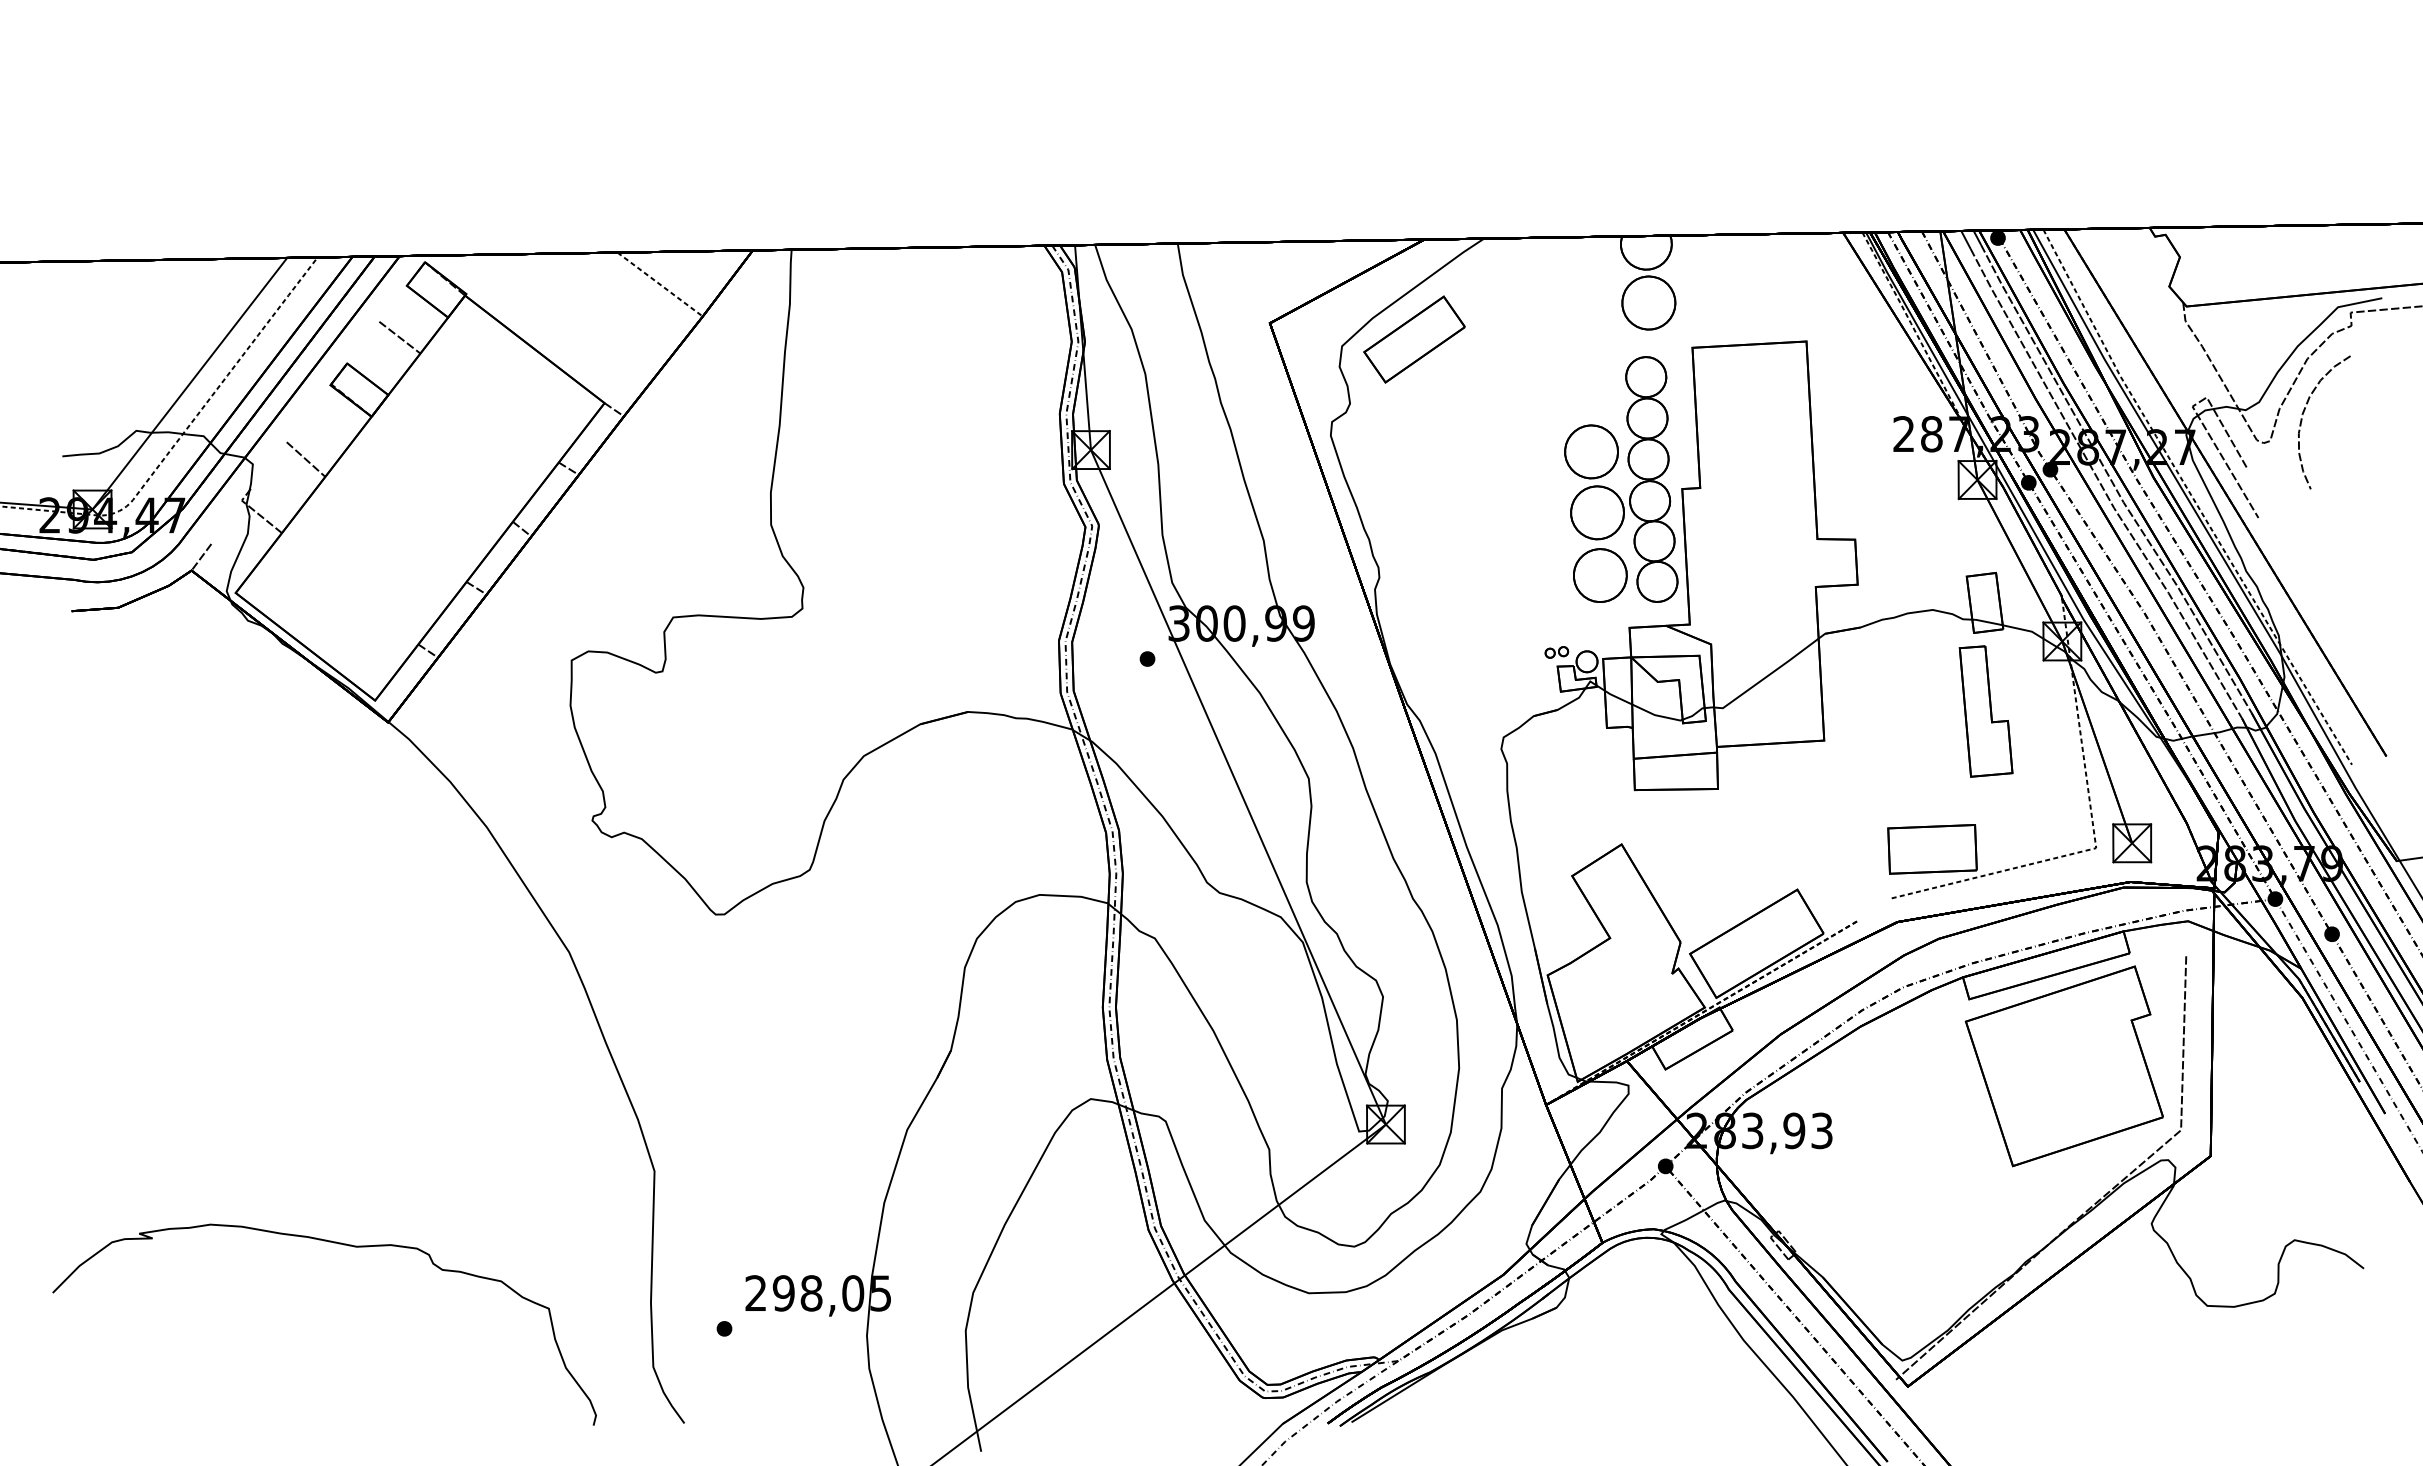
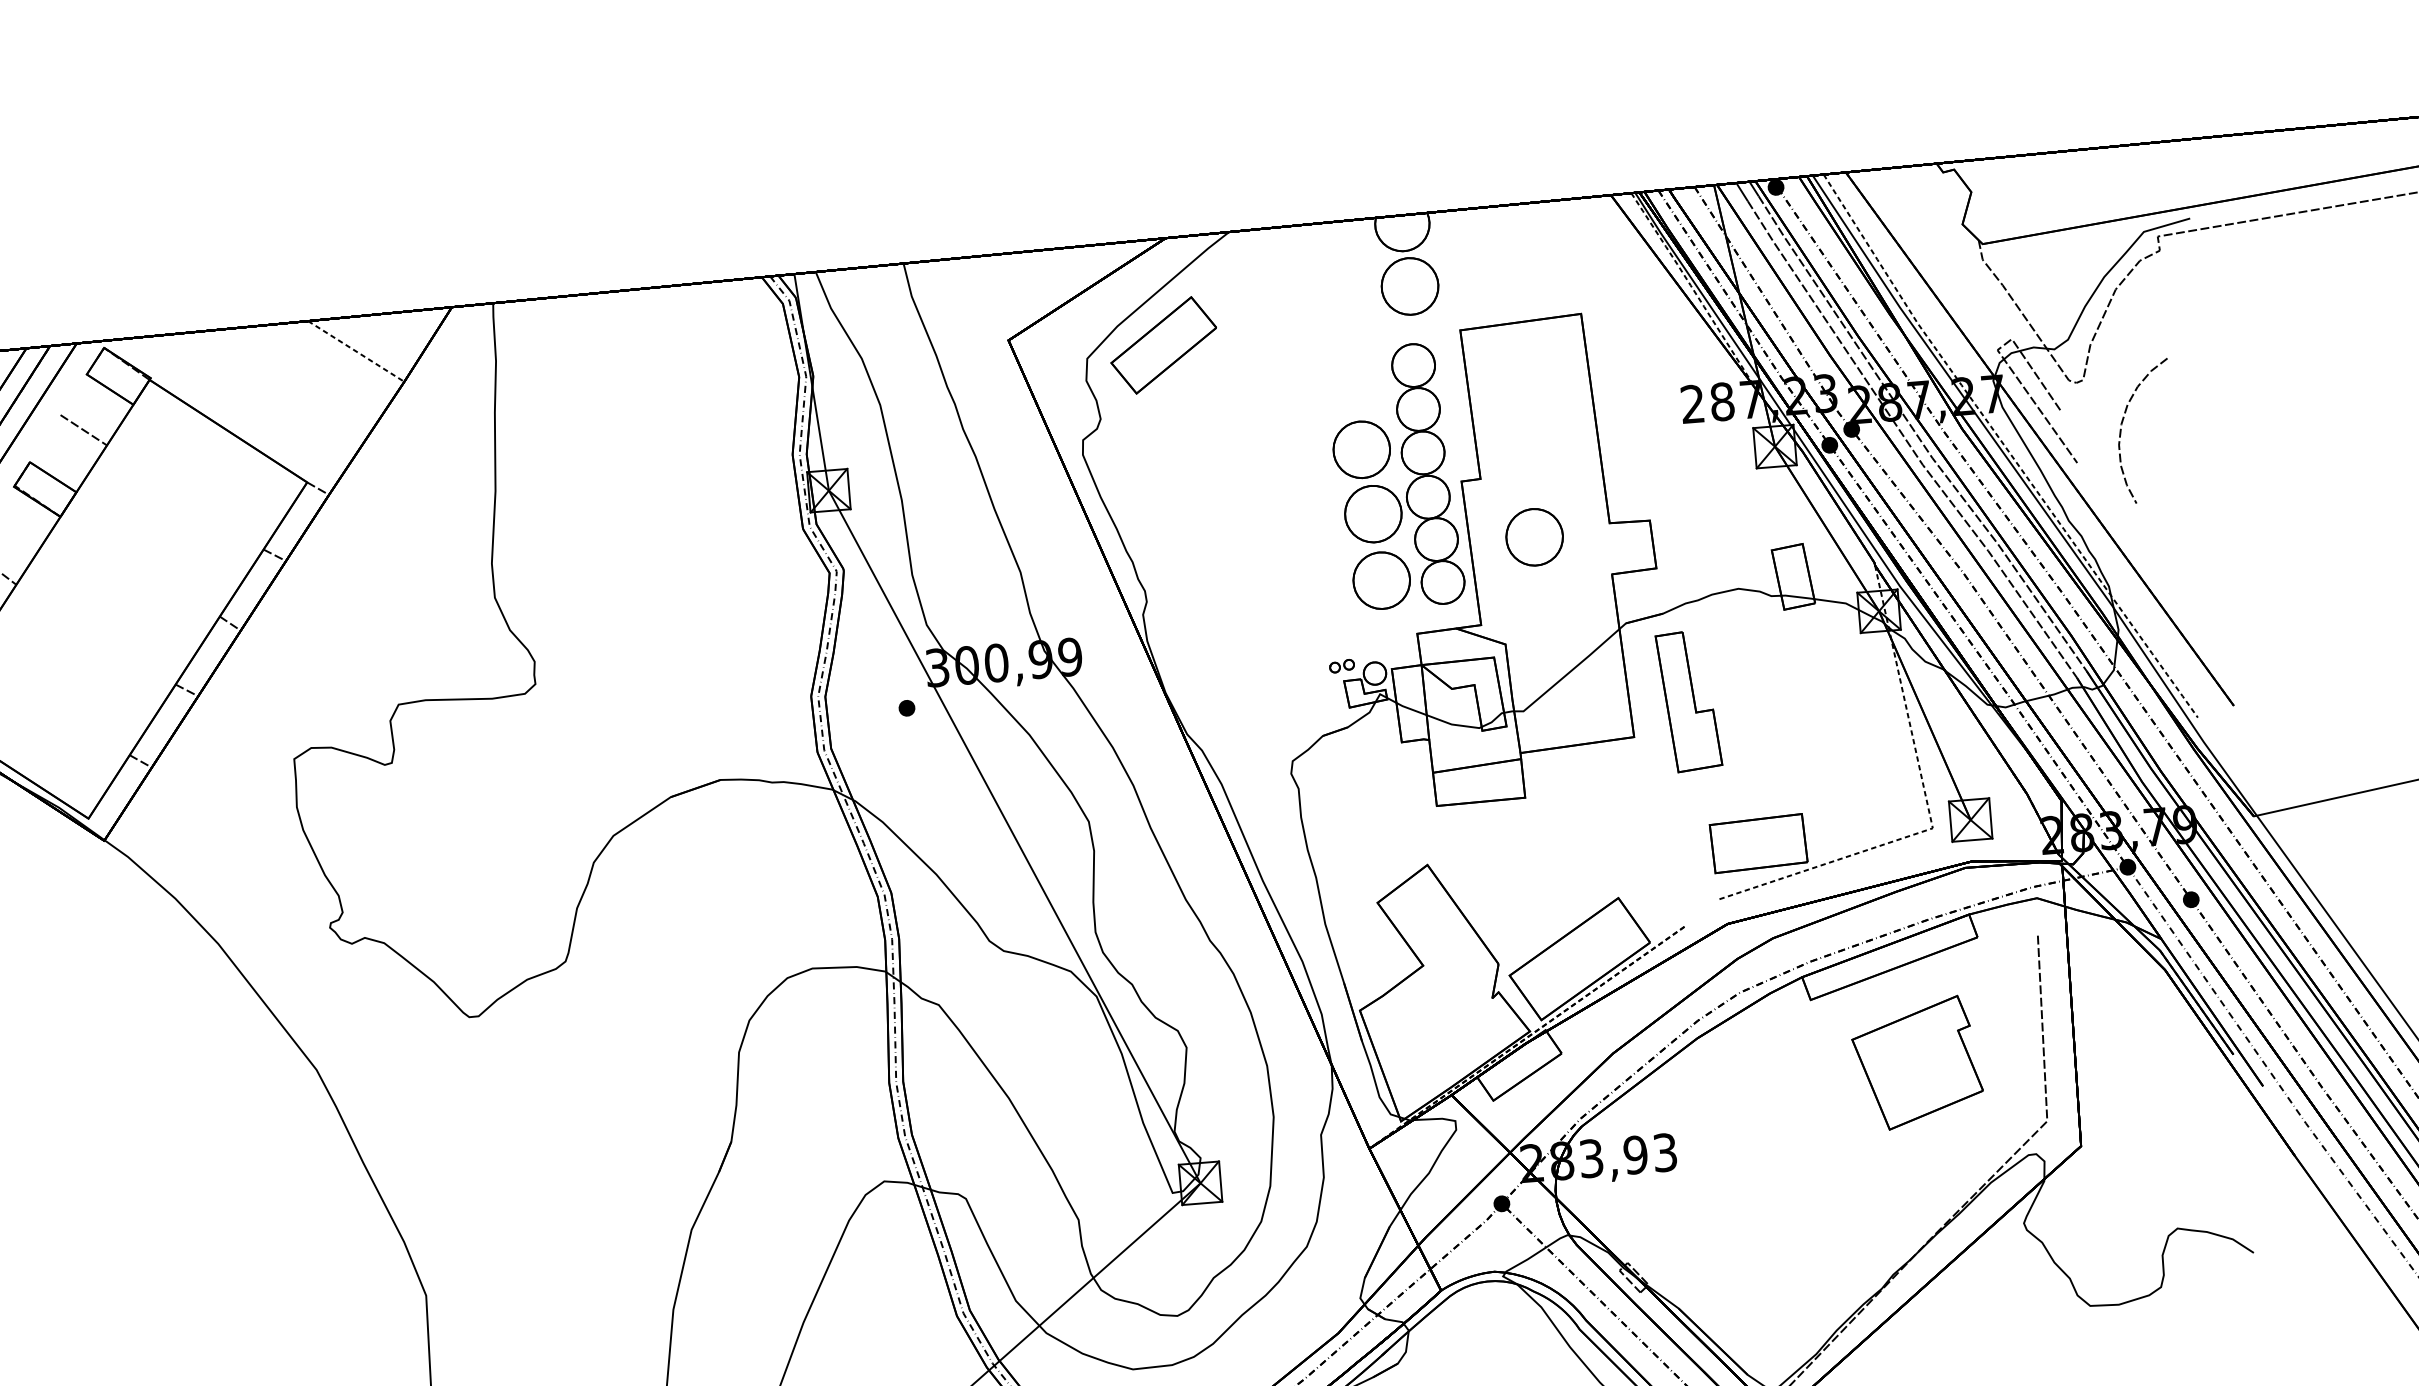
curve: (2302, 421) -> (2121, 432), moved
part: (1746, 546) -> (1534, 537), added
part: (1985, 711) -> (1688, 701), moved
part: (2063, 1066) -> (1916, 1063), size x0.6

